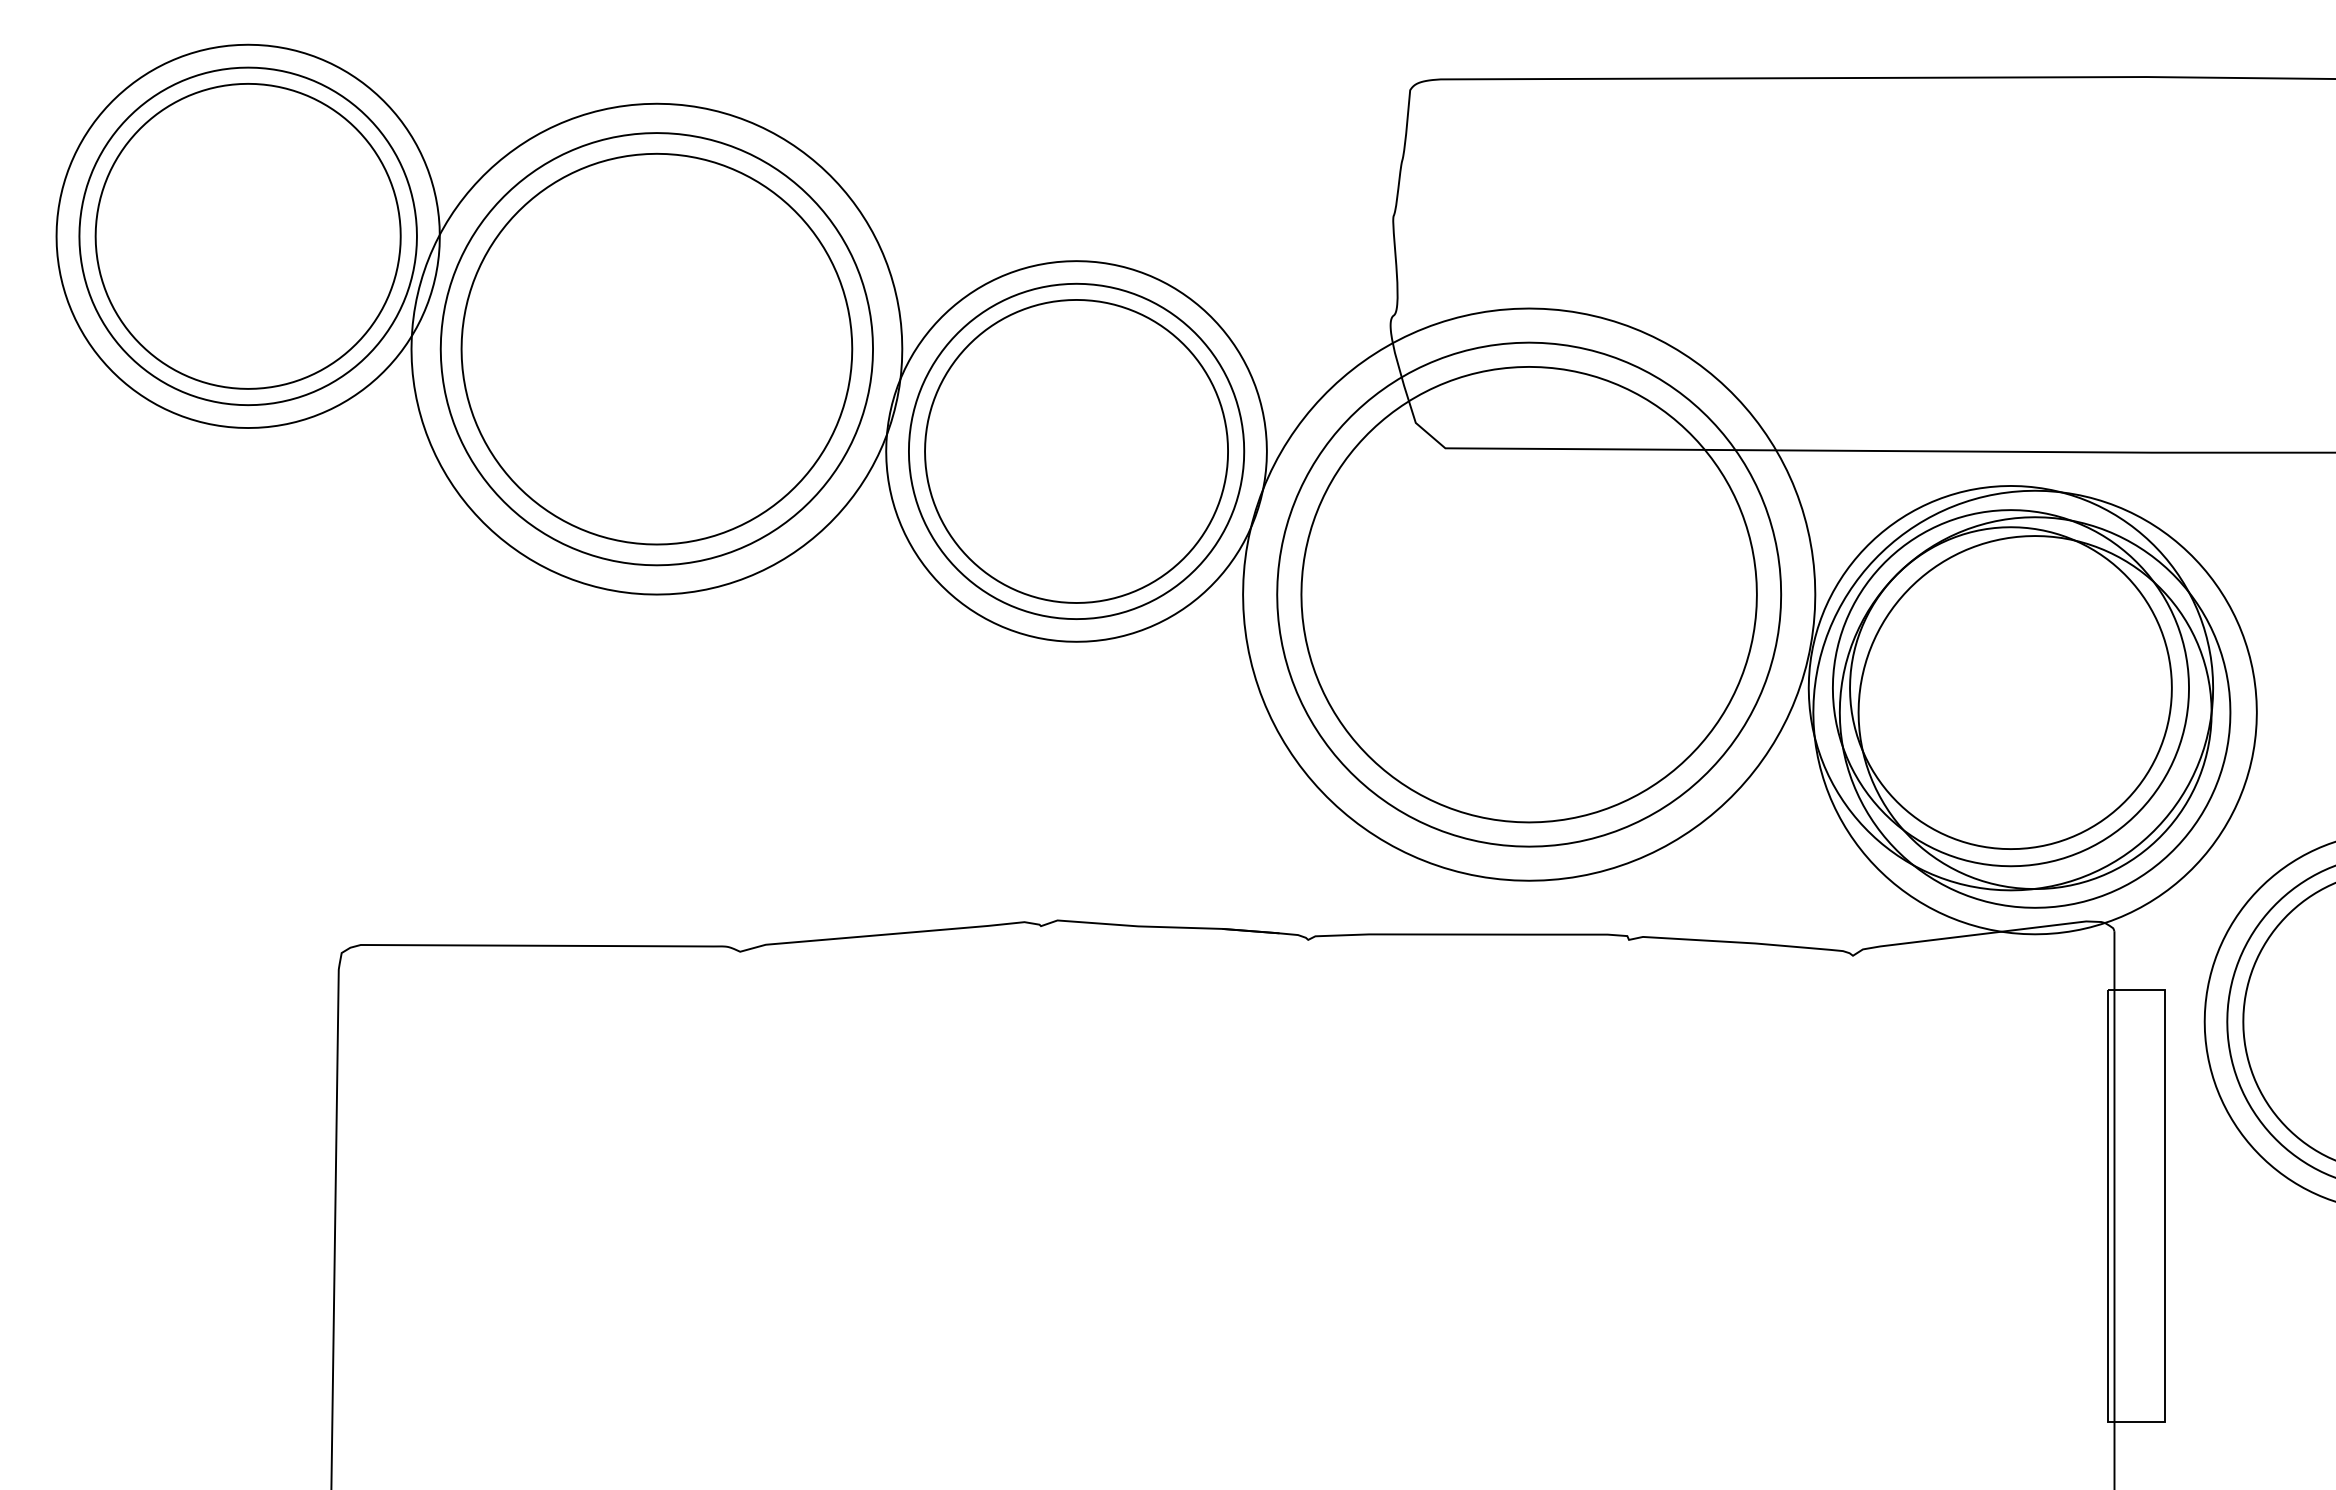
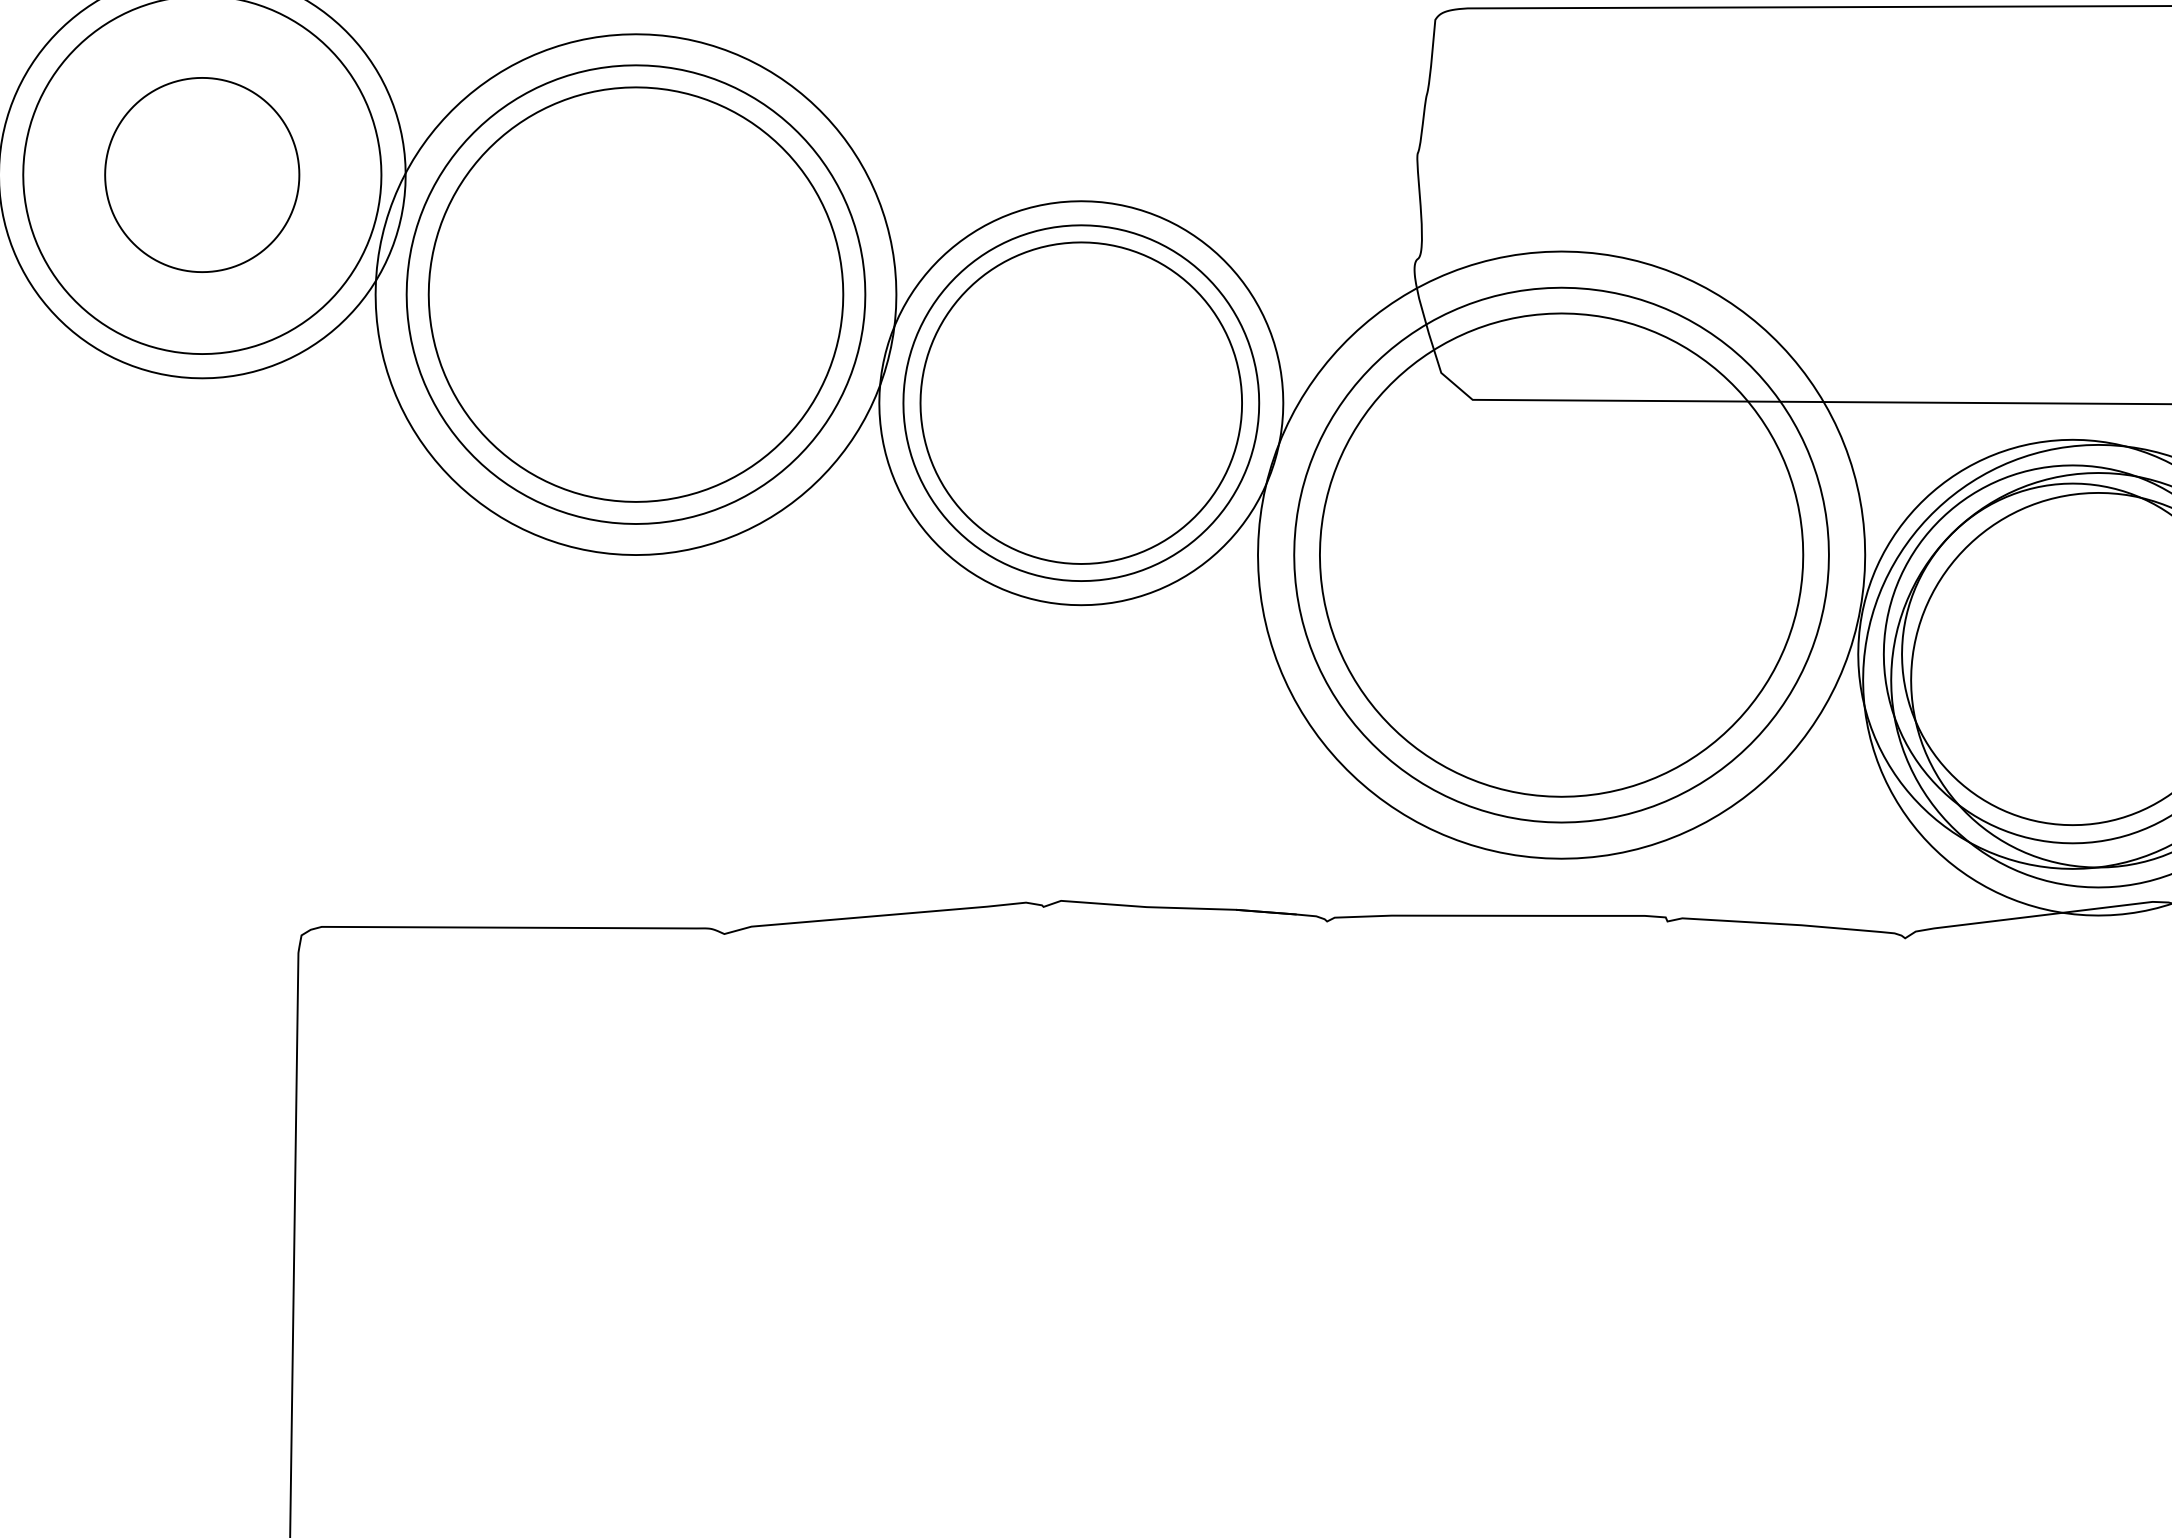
part: (247, 236) -> (201, 175), size x0.6

